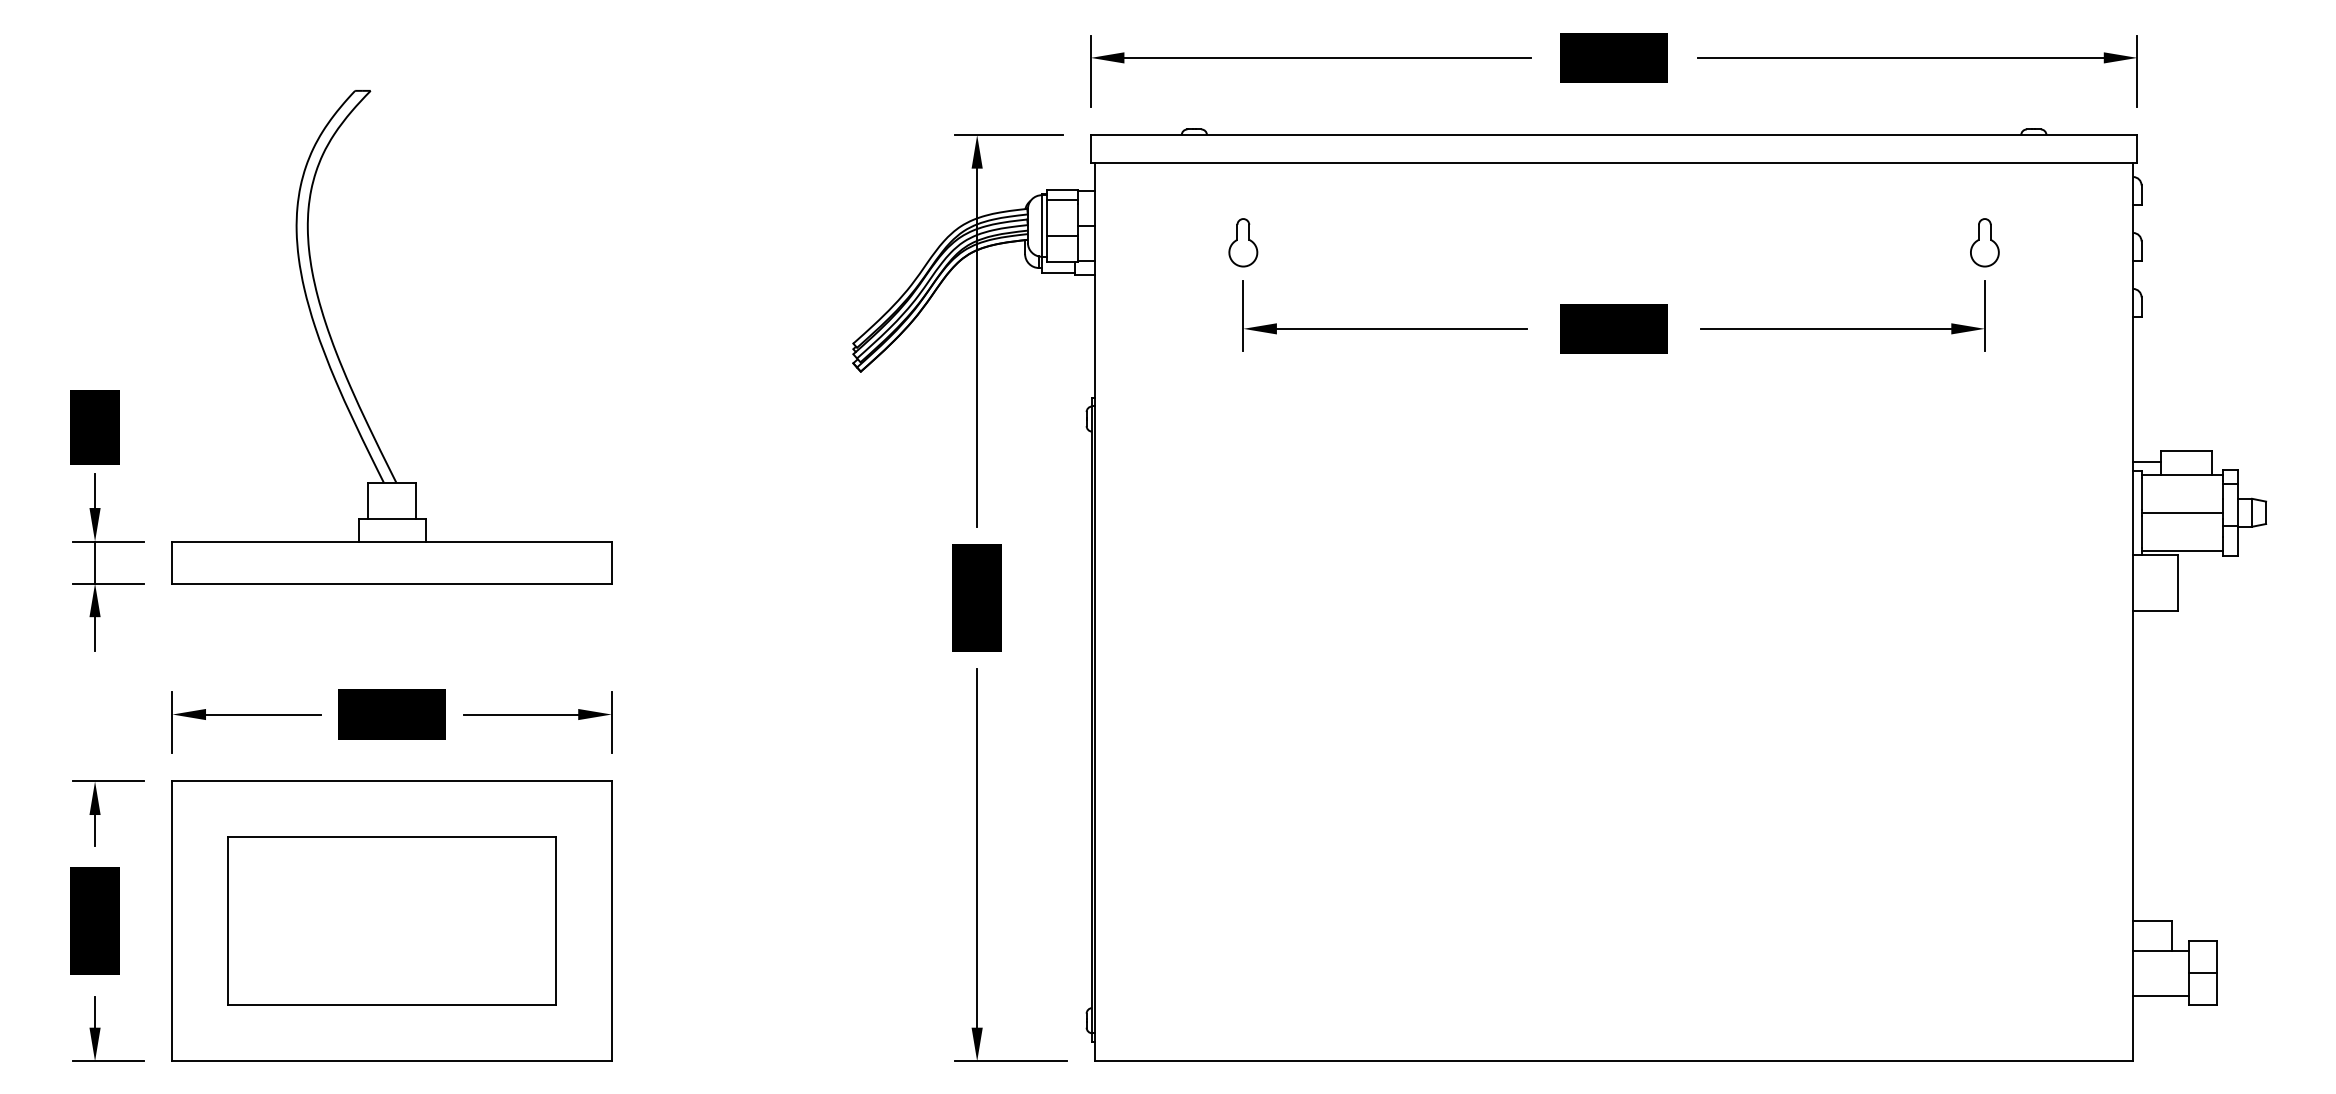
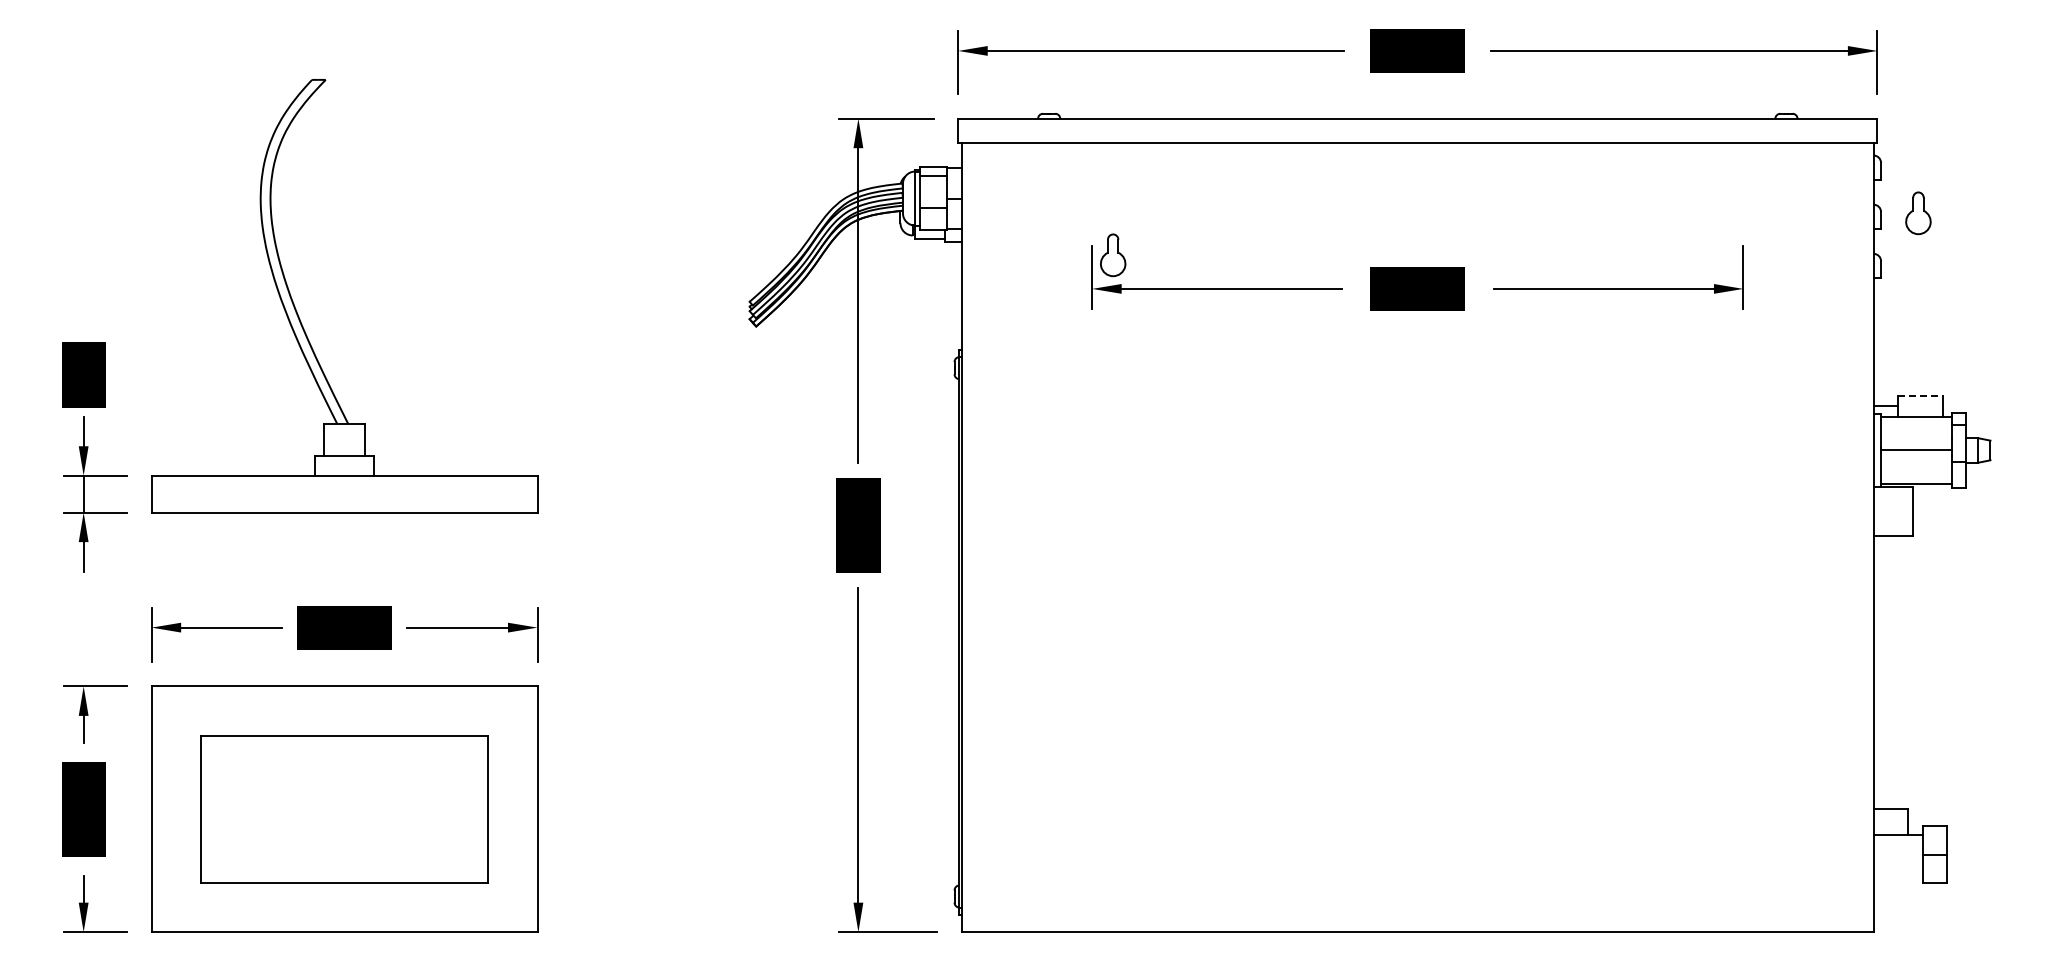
part: (1243, 242) -> (1113, 255), moved
part: (1984, 242) -> (1918, 213), moved
line: (2186, 451) -> (1920, 396), solid -> dashed
line: (2160, 995) -> (1897, 874), removed

